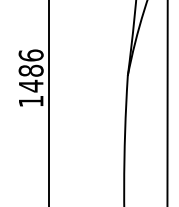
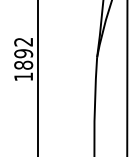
text: (30, 70) -> (23, 53), 1486 -> 1892

